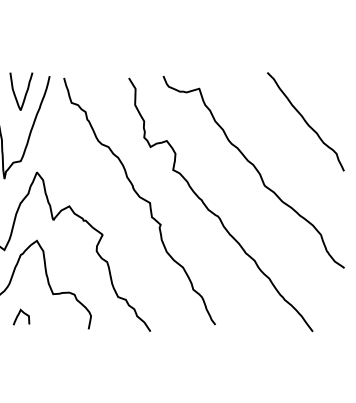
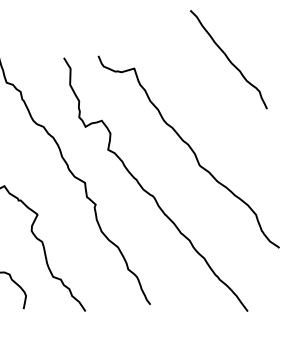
curve: (305, 121) -> (228, 59), moved

